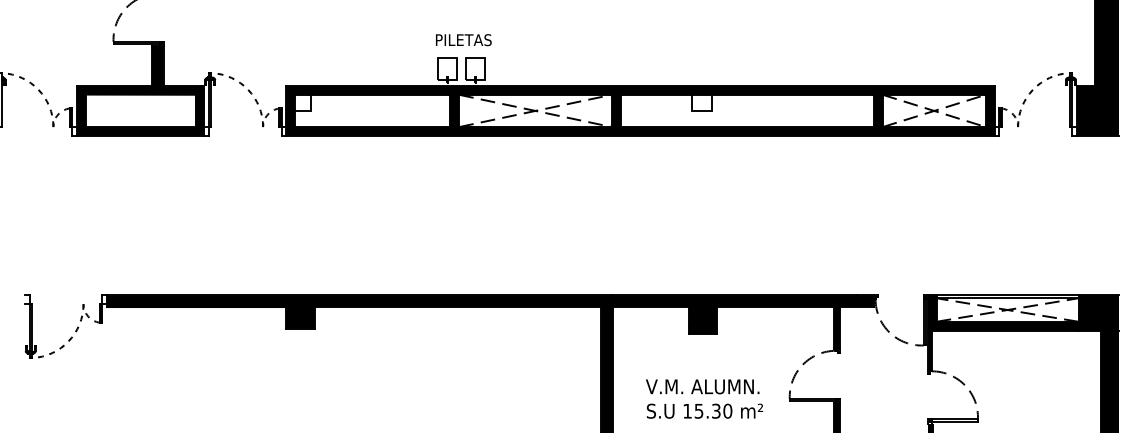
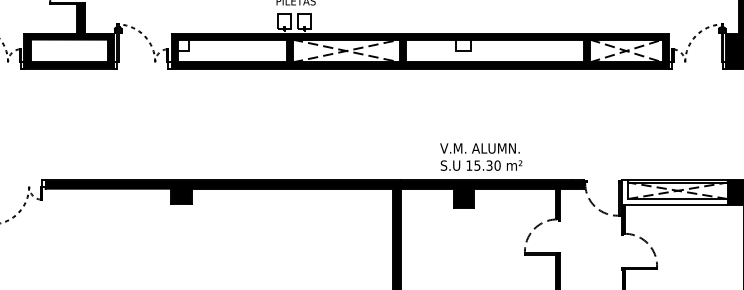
fill: (1002, 312) -> (674, 192), removed
text: (704, 398) -> (481, 156), moved

